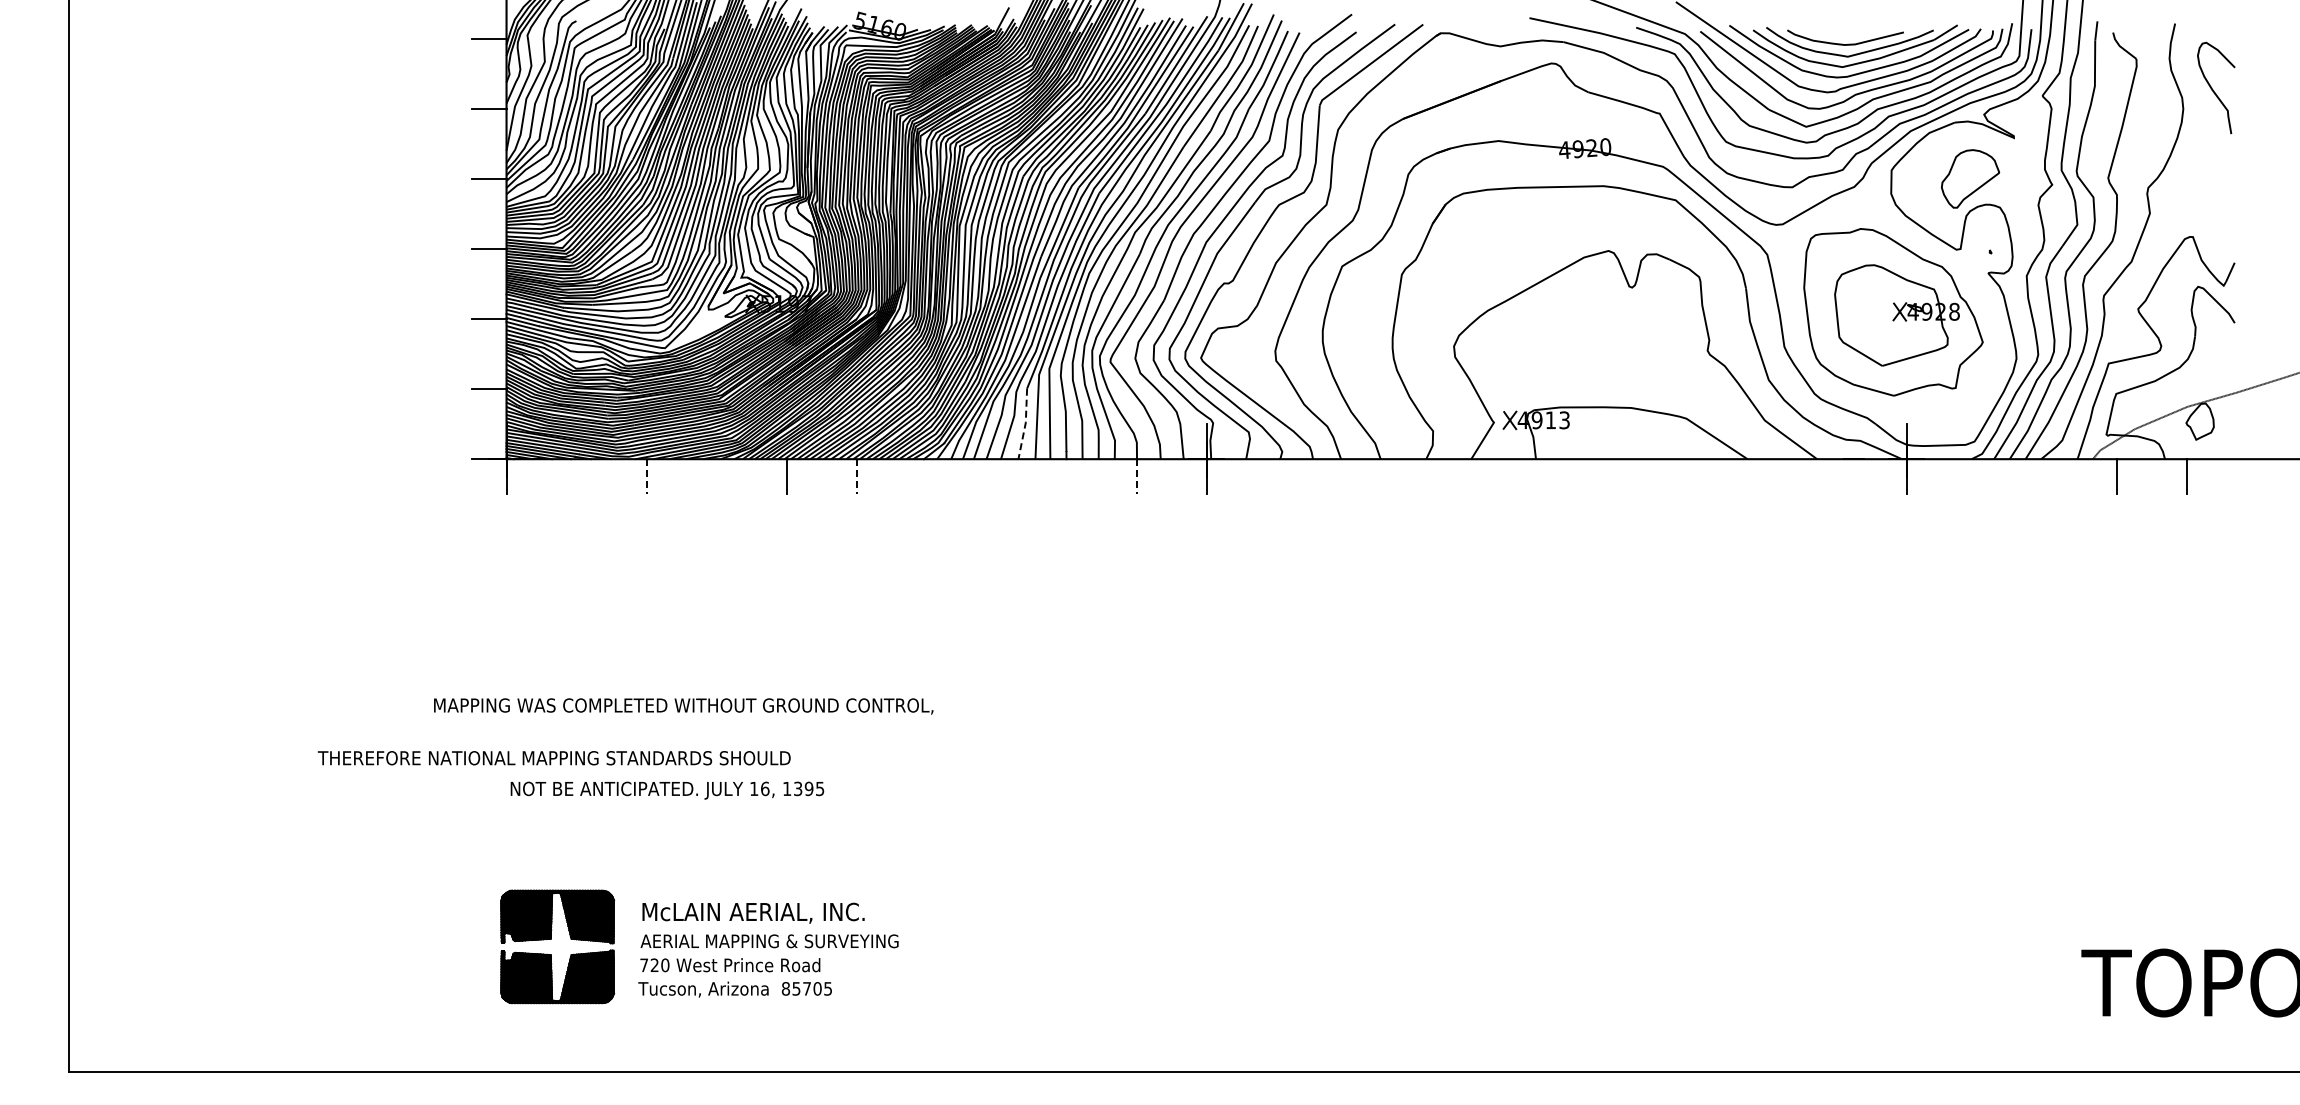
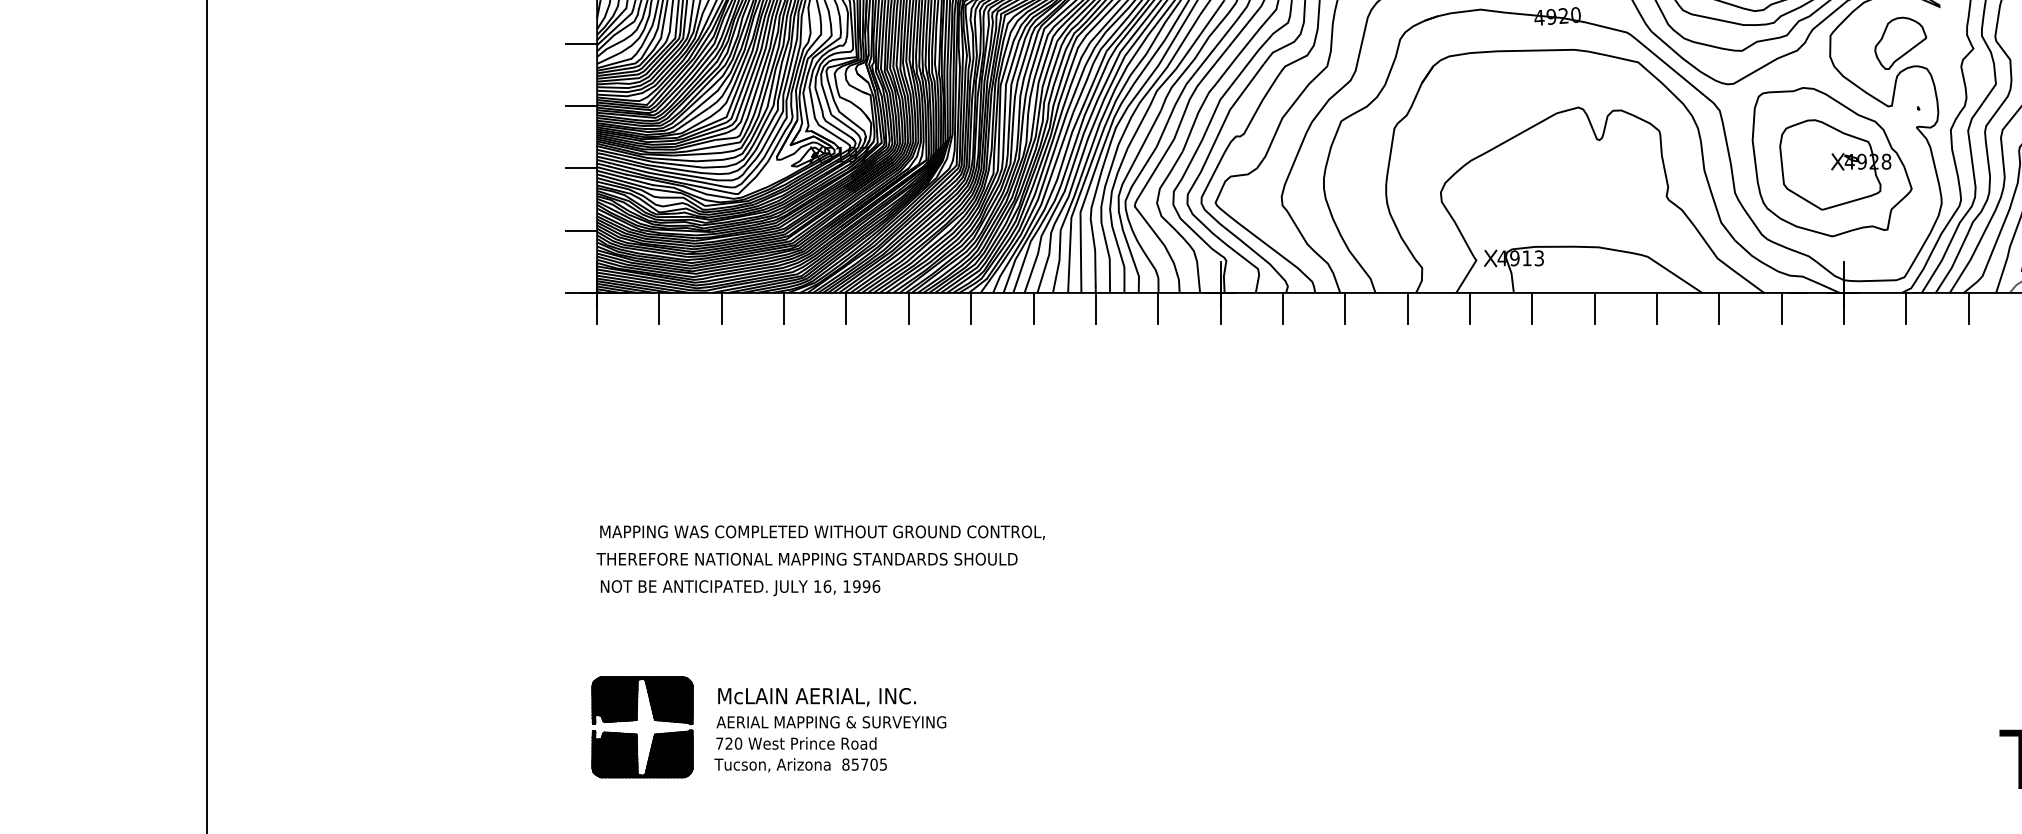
line: (1025, 423) -> (1059, 261), dashed -> solid
line: (576, 476) -> (659, 308), added
line: (646, 476) -> (721, 308), dashed -> solid
line: (716, 476) -> (784, 308), added
line: (856, 476) -> (908, 308), dashed -> solid
line: (926, 476) -> (971, 308), added
line: (996, 476) -> (1033, 308), added
line: (1066, 476) -> (1095, 308), added
line: (1136, 476) -> (1158, 308), dashed -> solid
line: (1276, 476) -> (1282, 308), added
line: (1346, 476) -> (1345, 308), added
line: (1416, 476) -> (1407, 308), added
line: (1486, 476) -> (1469, 308), added
line: (1556, 476) -> (1532, 308), added
line: (1626, 476) -> (1594, 308), added
line: (1696, 476) -> (1656, 308), added
line: (1766, 476) -> (1719, 308), added
line: (1836, 476) -> (1781, 308), added
line: (1976, 476) -> (1906, 308), added
line: (2046, 476) -> (1968, 308), added
text: (683, 706) -> (822, 532), moved
text: (554, 758) -> (807, 559), moved
text: (808, 788) -> (866, 586), 1395 -> 1996

